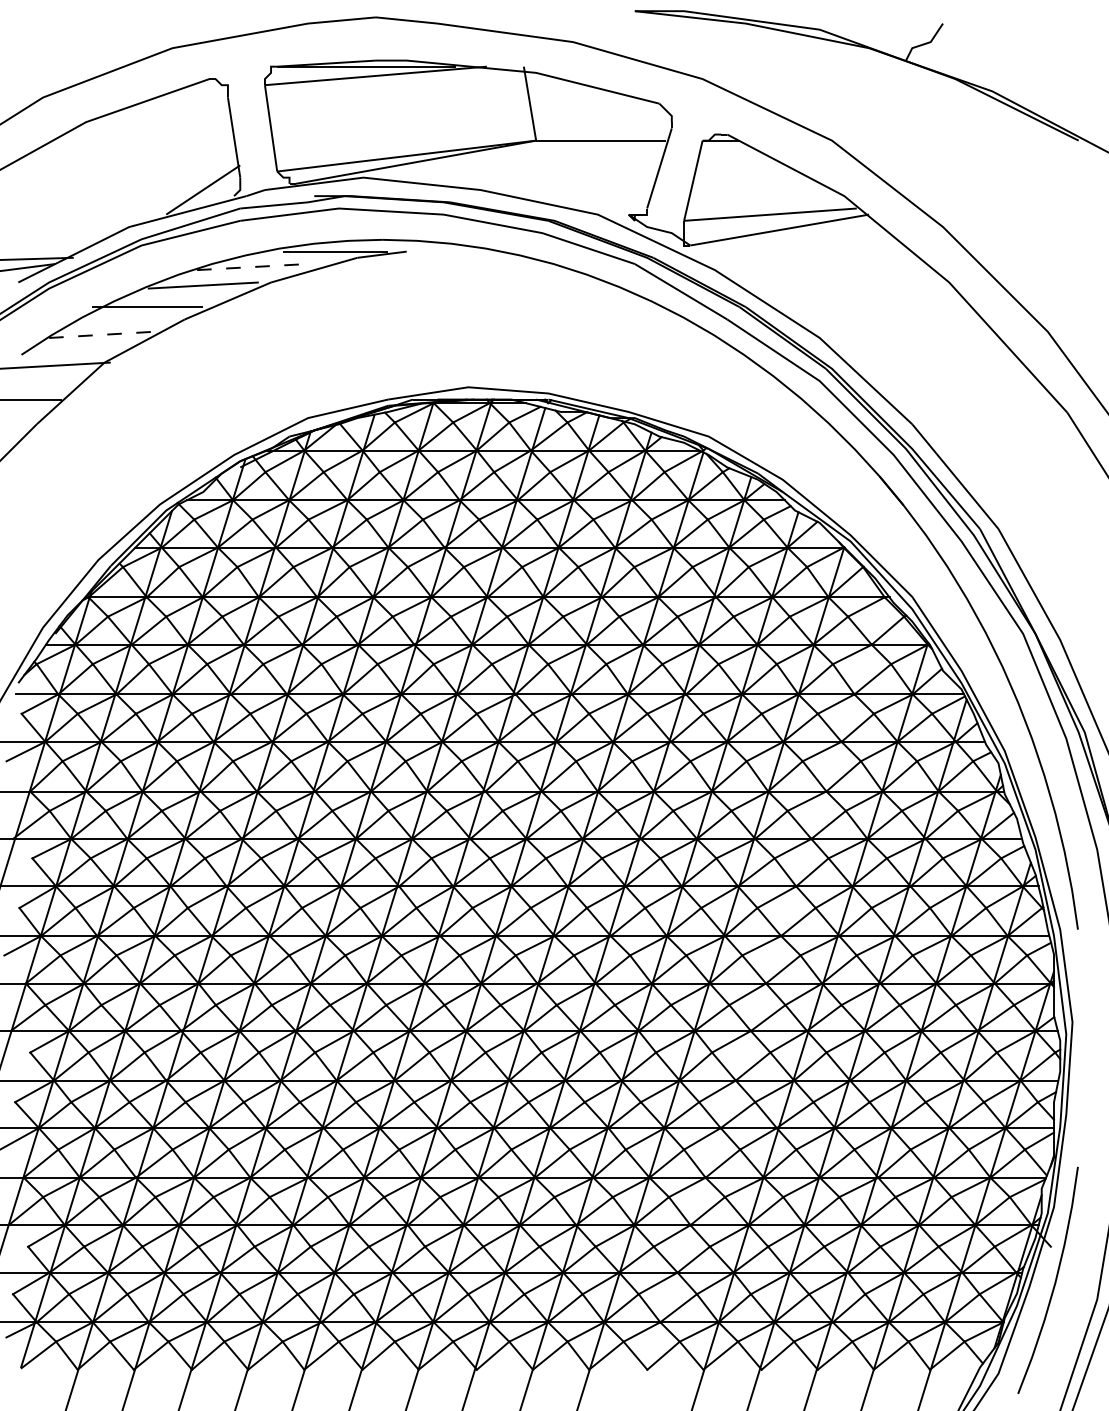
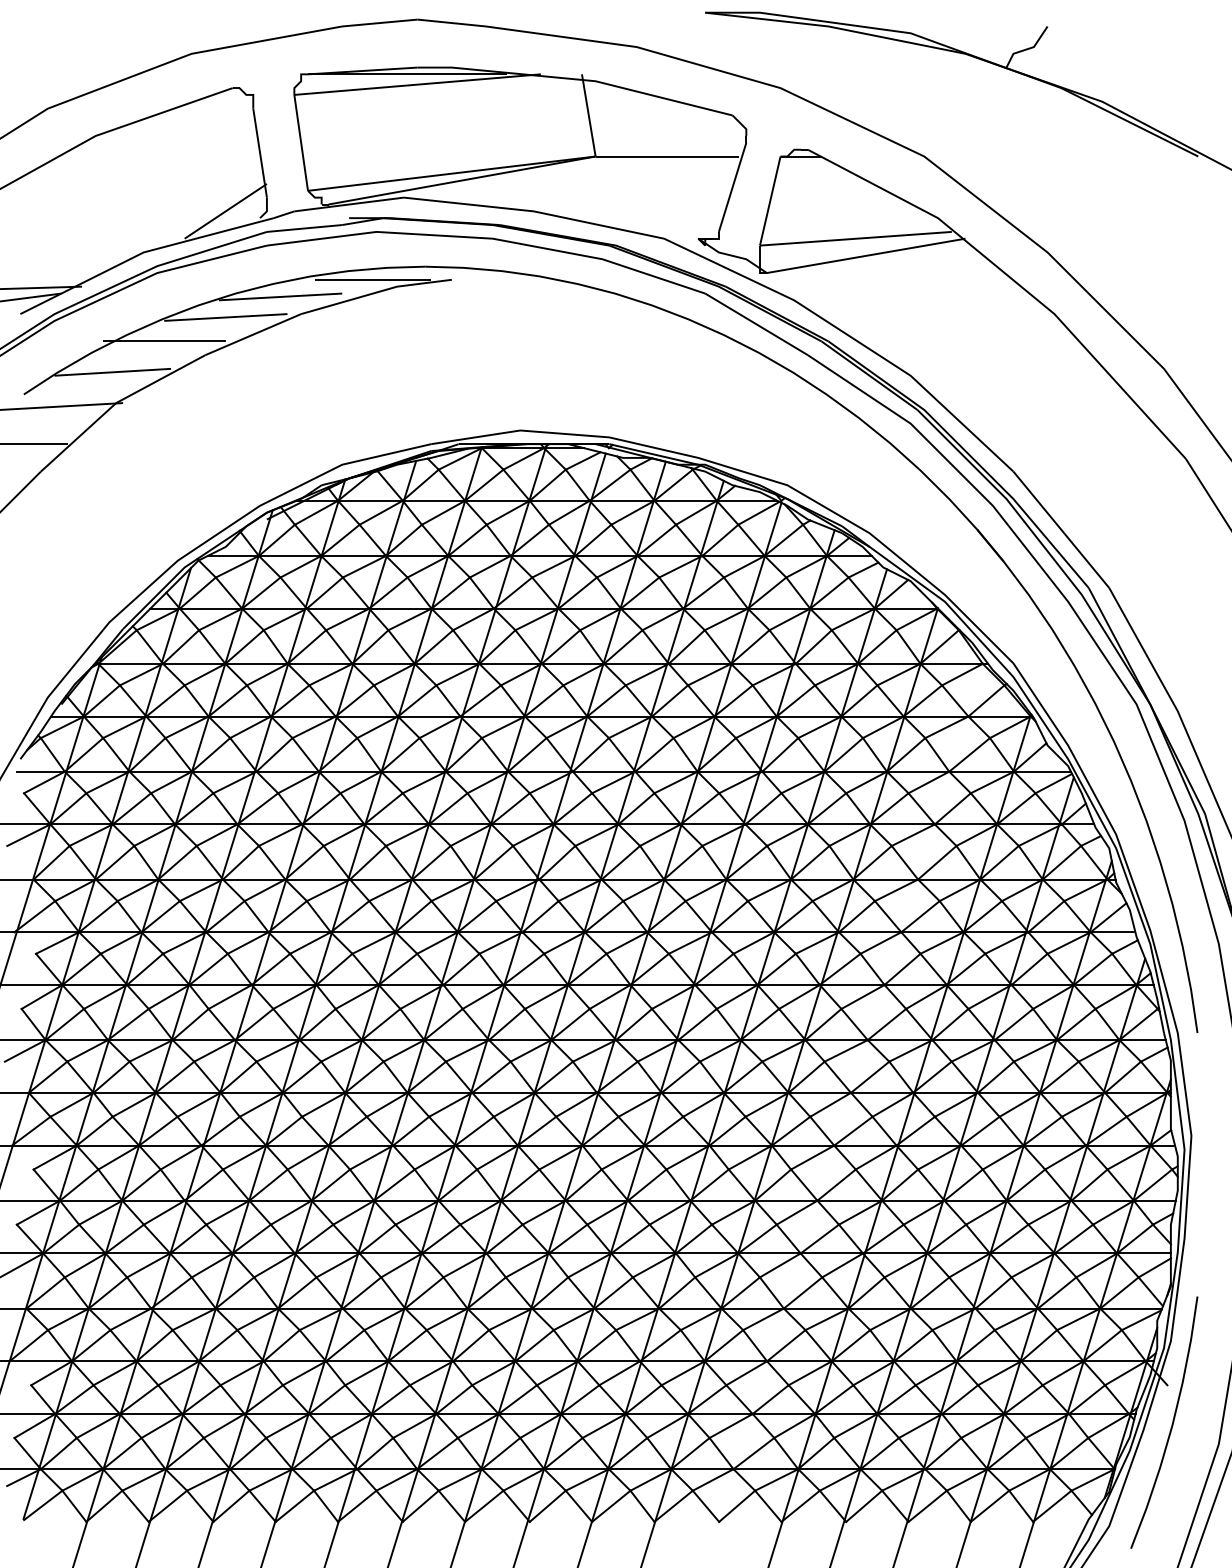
line: (252, 266) -> (280, 296), dashed -> solid
line: (102, 335) -> (113, 372), dashed -> solid

